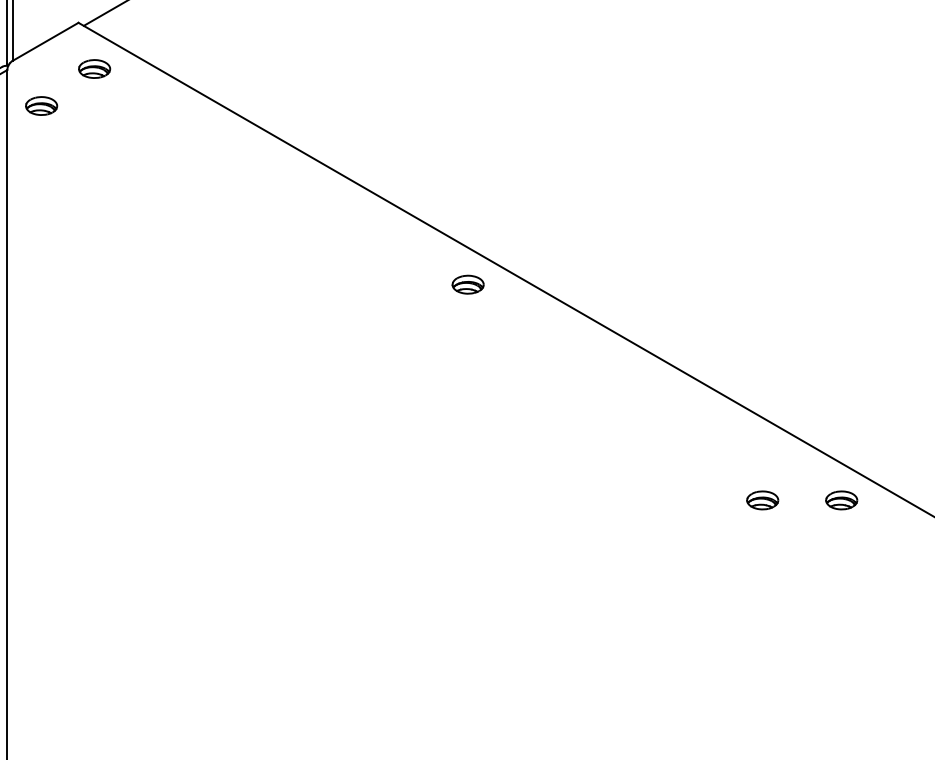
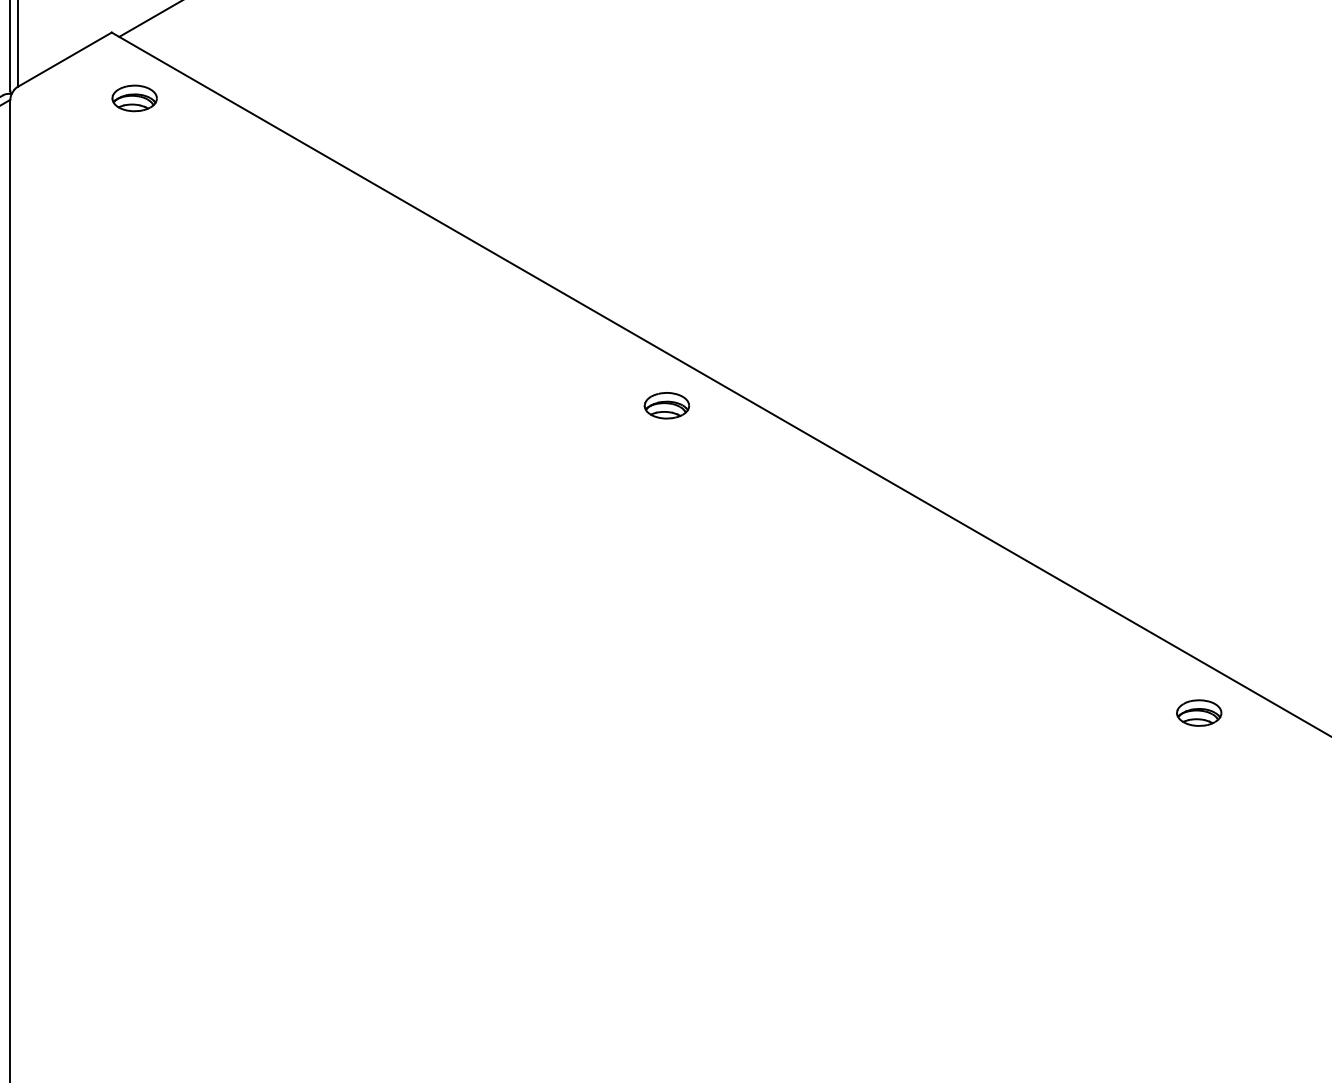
part: (41, 105) -> (58, 150), removed
part: (762, 500) -> (1086, 713), removed

